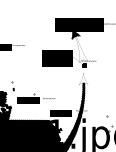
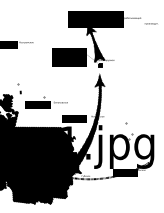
hatch: (81, 49) -> (97, 47), added
hatch: (84, 78) -> (100, 80), added

